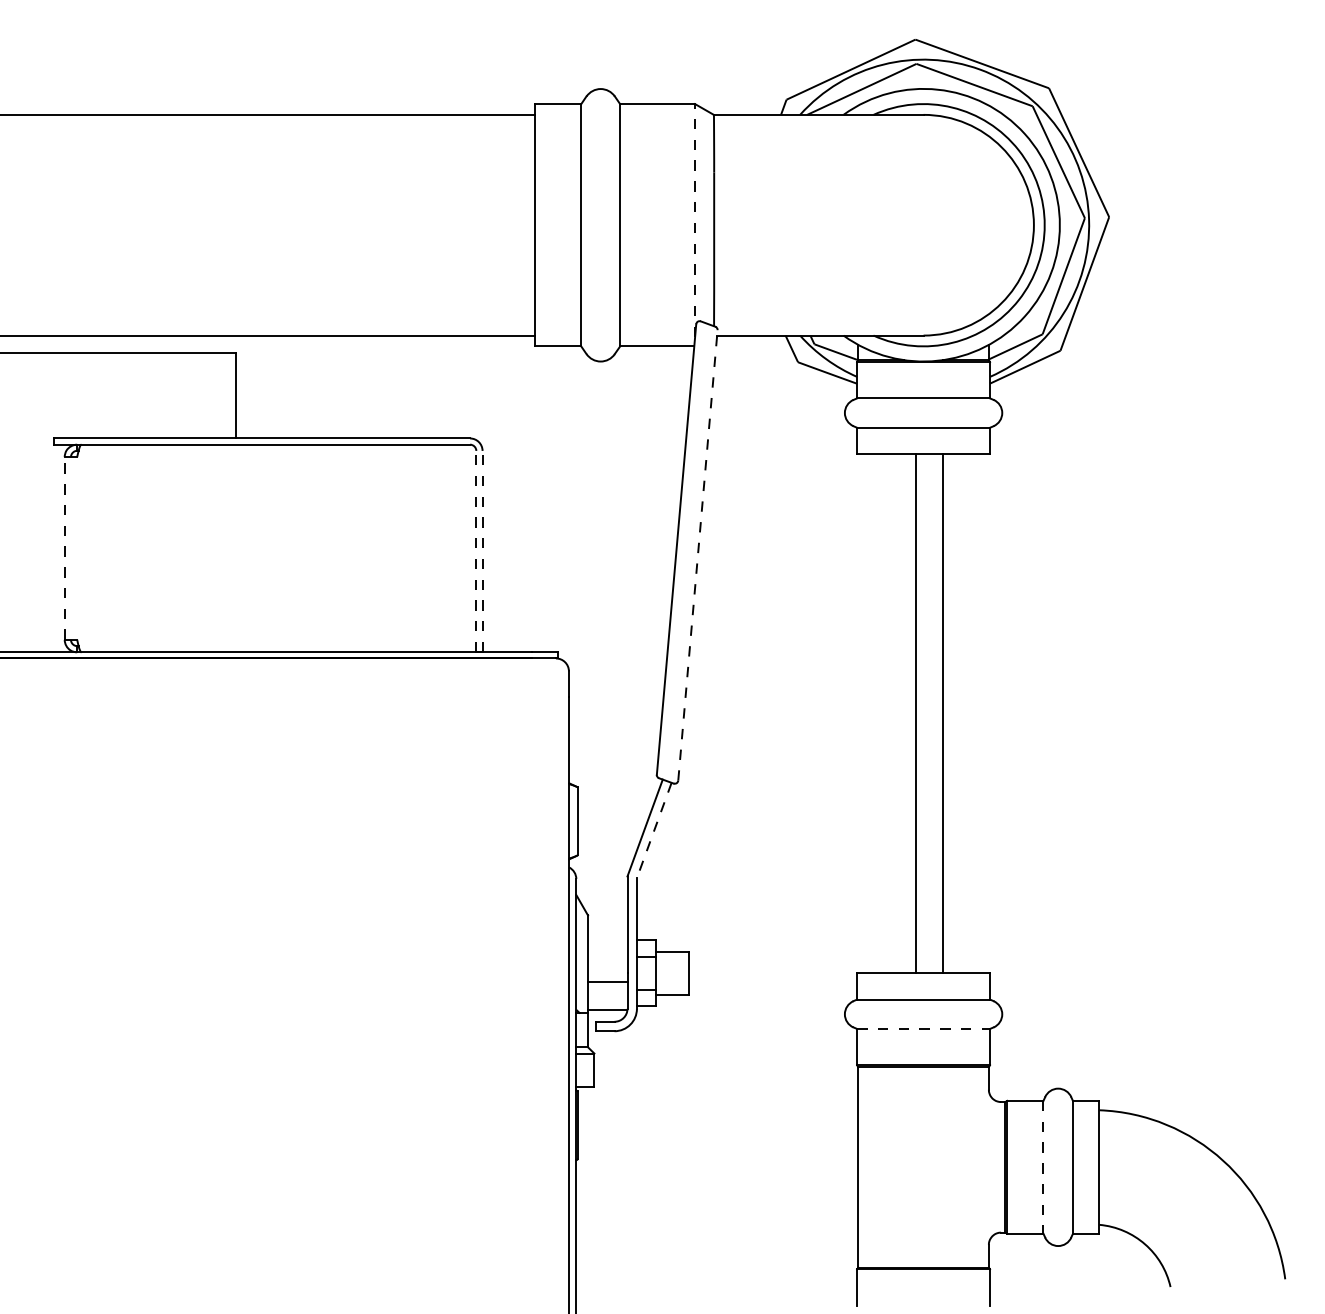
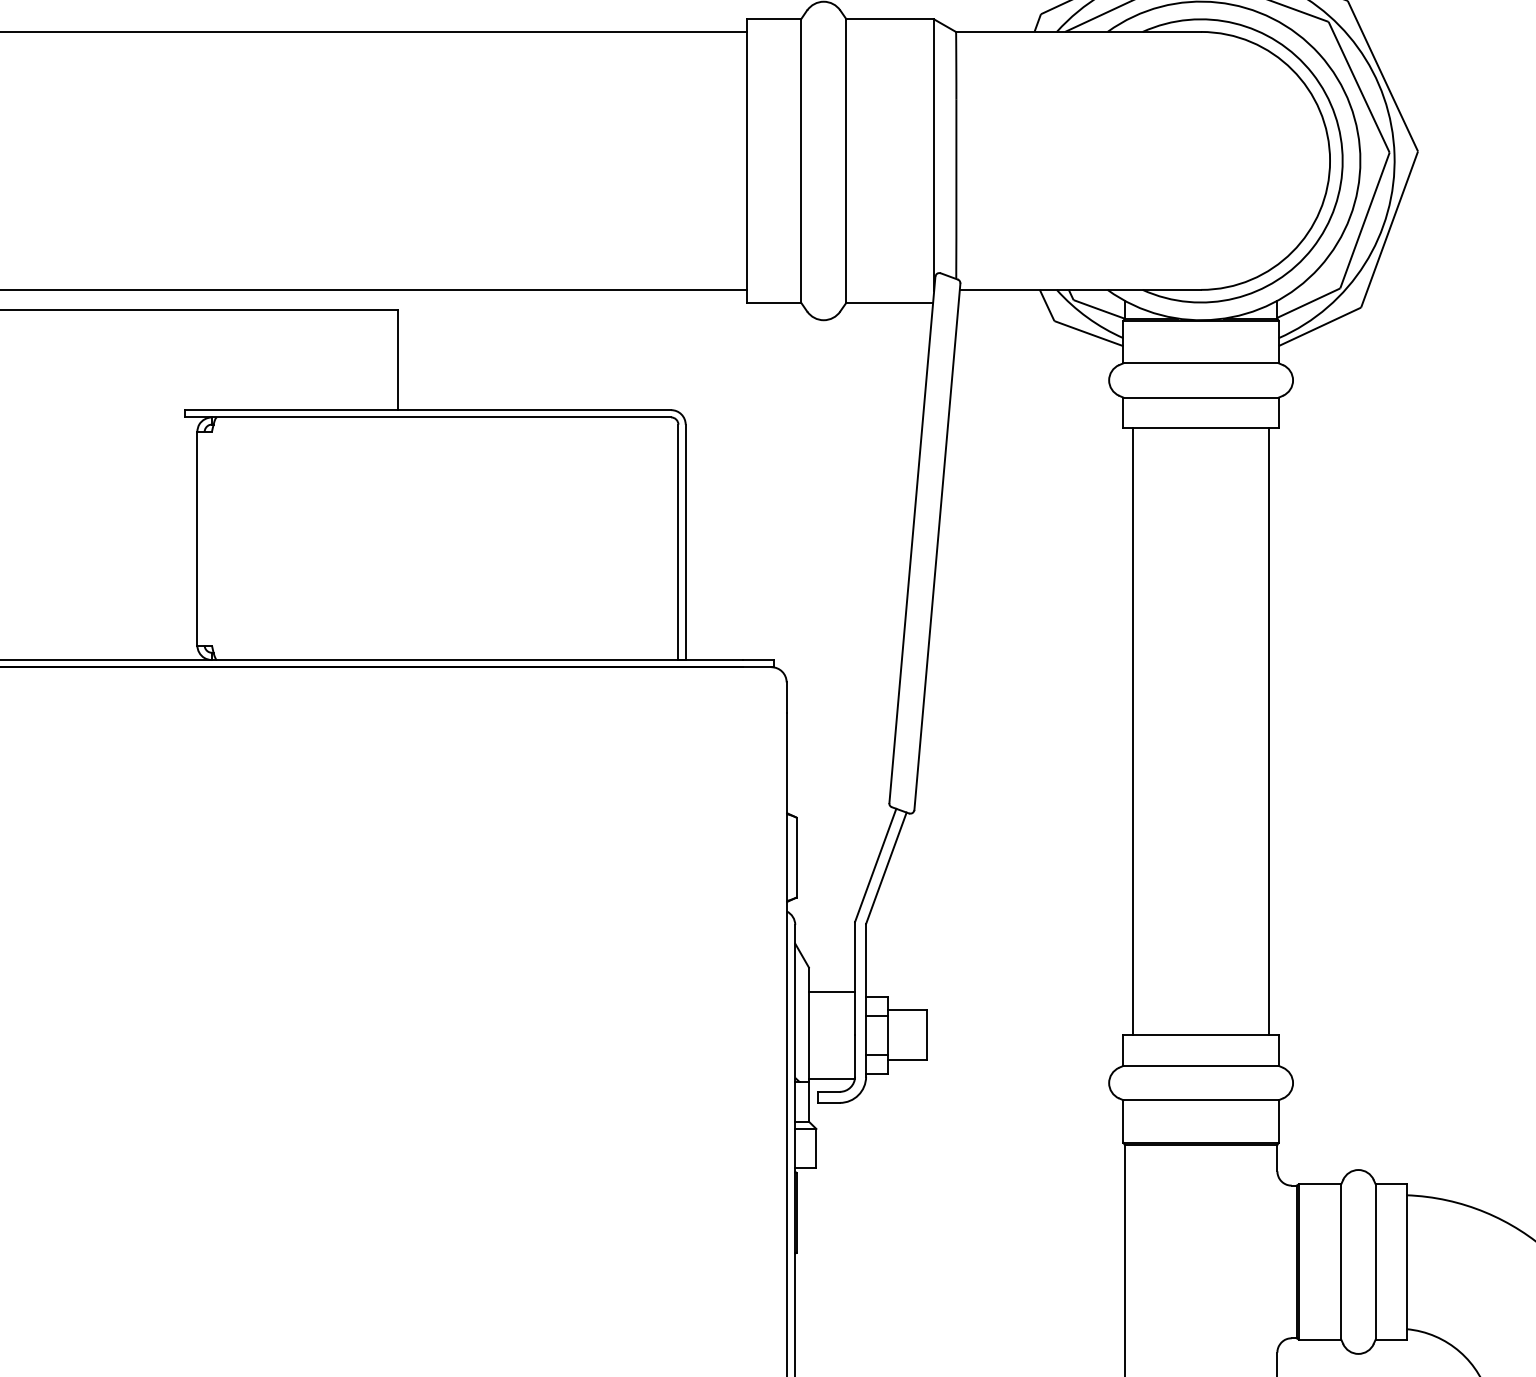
line: (695, 220) -> (934, 155), dashed -> solid
line: (64, 548) -> (197, 538), dashed -> solid
line: (476, 551) -> (678, 542), dashed -> solid
line: (482, 551) -> (685, 542), dashed -> solid
line: (697, 554) -> (936, 545), dashed -> solid
line: (915, 713) -> (1268, 731), moved
line: (943, 713) -> (1133, 731), moved
line: (654, 830) -> (886, 868), dashed -> solid
line: (607, 982) -> (831, 992), moved
line: (924, 1028) -> (1202, 1099), dashed -> solid
line: (1043, 1167) -> (1341, 1262), dashed -> solid

